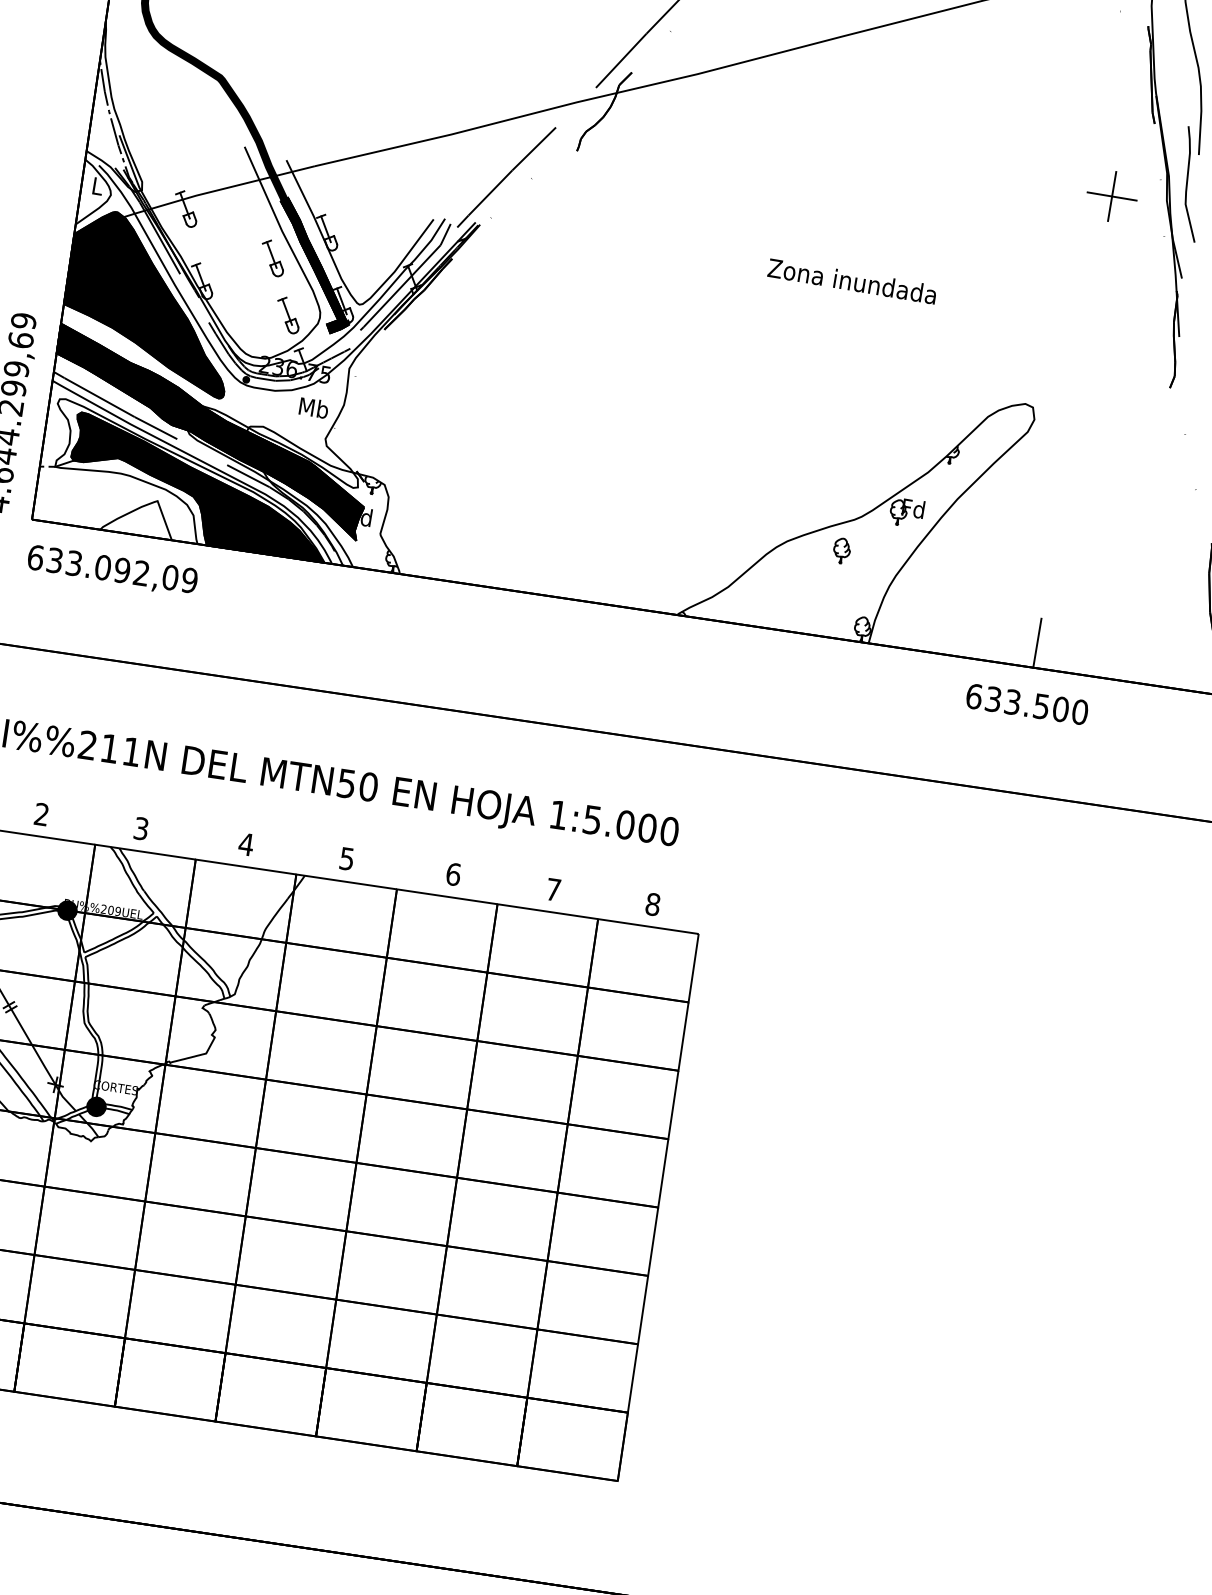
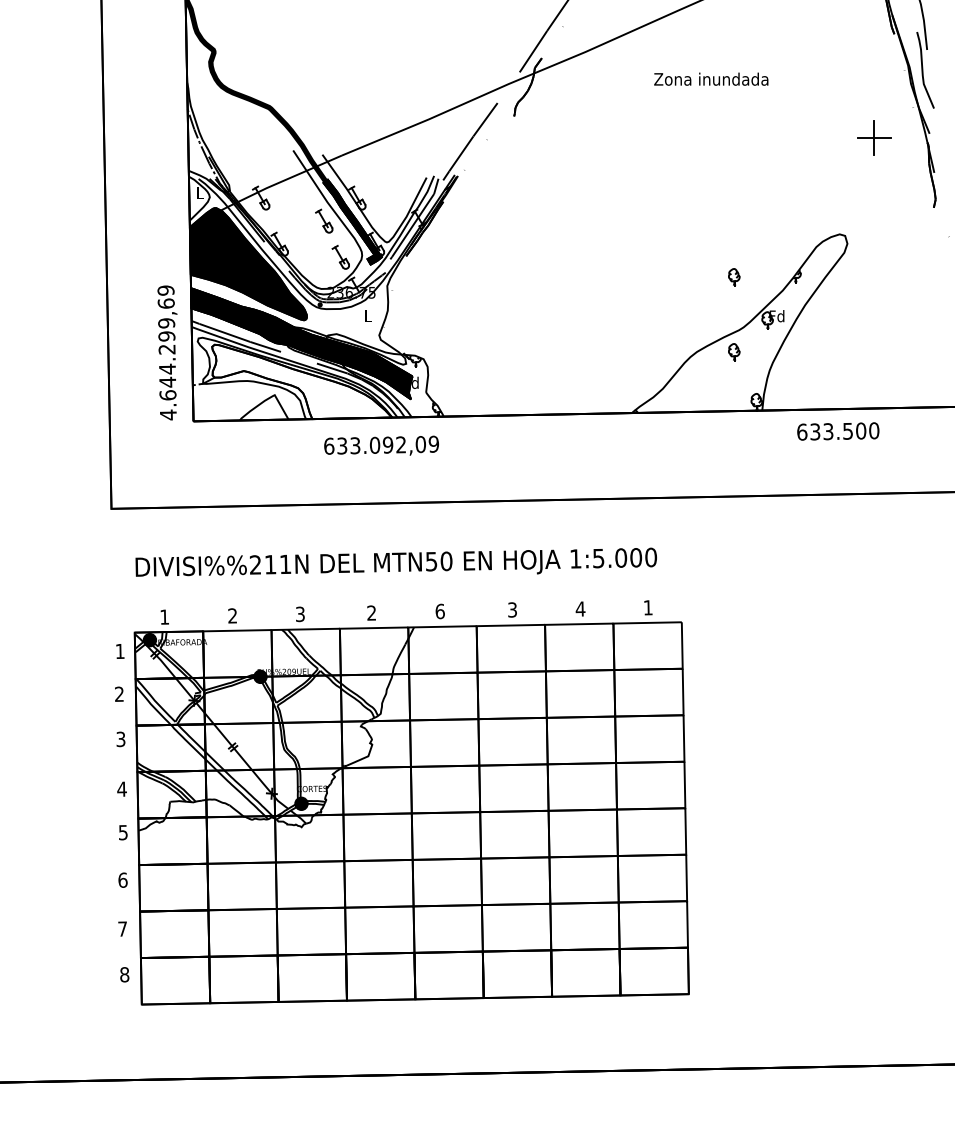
part: (1112, 195) -> (874, 137), moved
text: (852, 280) -> (711, 78), moved
text: (313, 407) -> (367, 315), Mb -> L
part: (860, 441) -> (734, 277), added
fill: (200, 487) -> (301, 381), removed
text: (112, 569) -> (381, 445), moved
line: (1037, 642) -> (874, 391), removed
text: (1027, 704) -> (838, 431), moved
text: (246, 843) -> (371, 612), 4 -> 2
text: (346, 858) -> (439, 611), 5 -> 6
text: (453, 873) -> (512, 609), 6 -> 3
text: (553, 888) -> (580, 608), 7 -> 4
text: (652, 903) -> (647, 607), 8 -> 1

